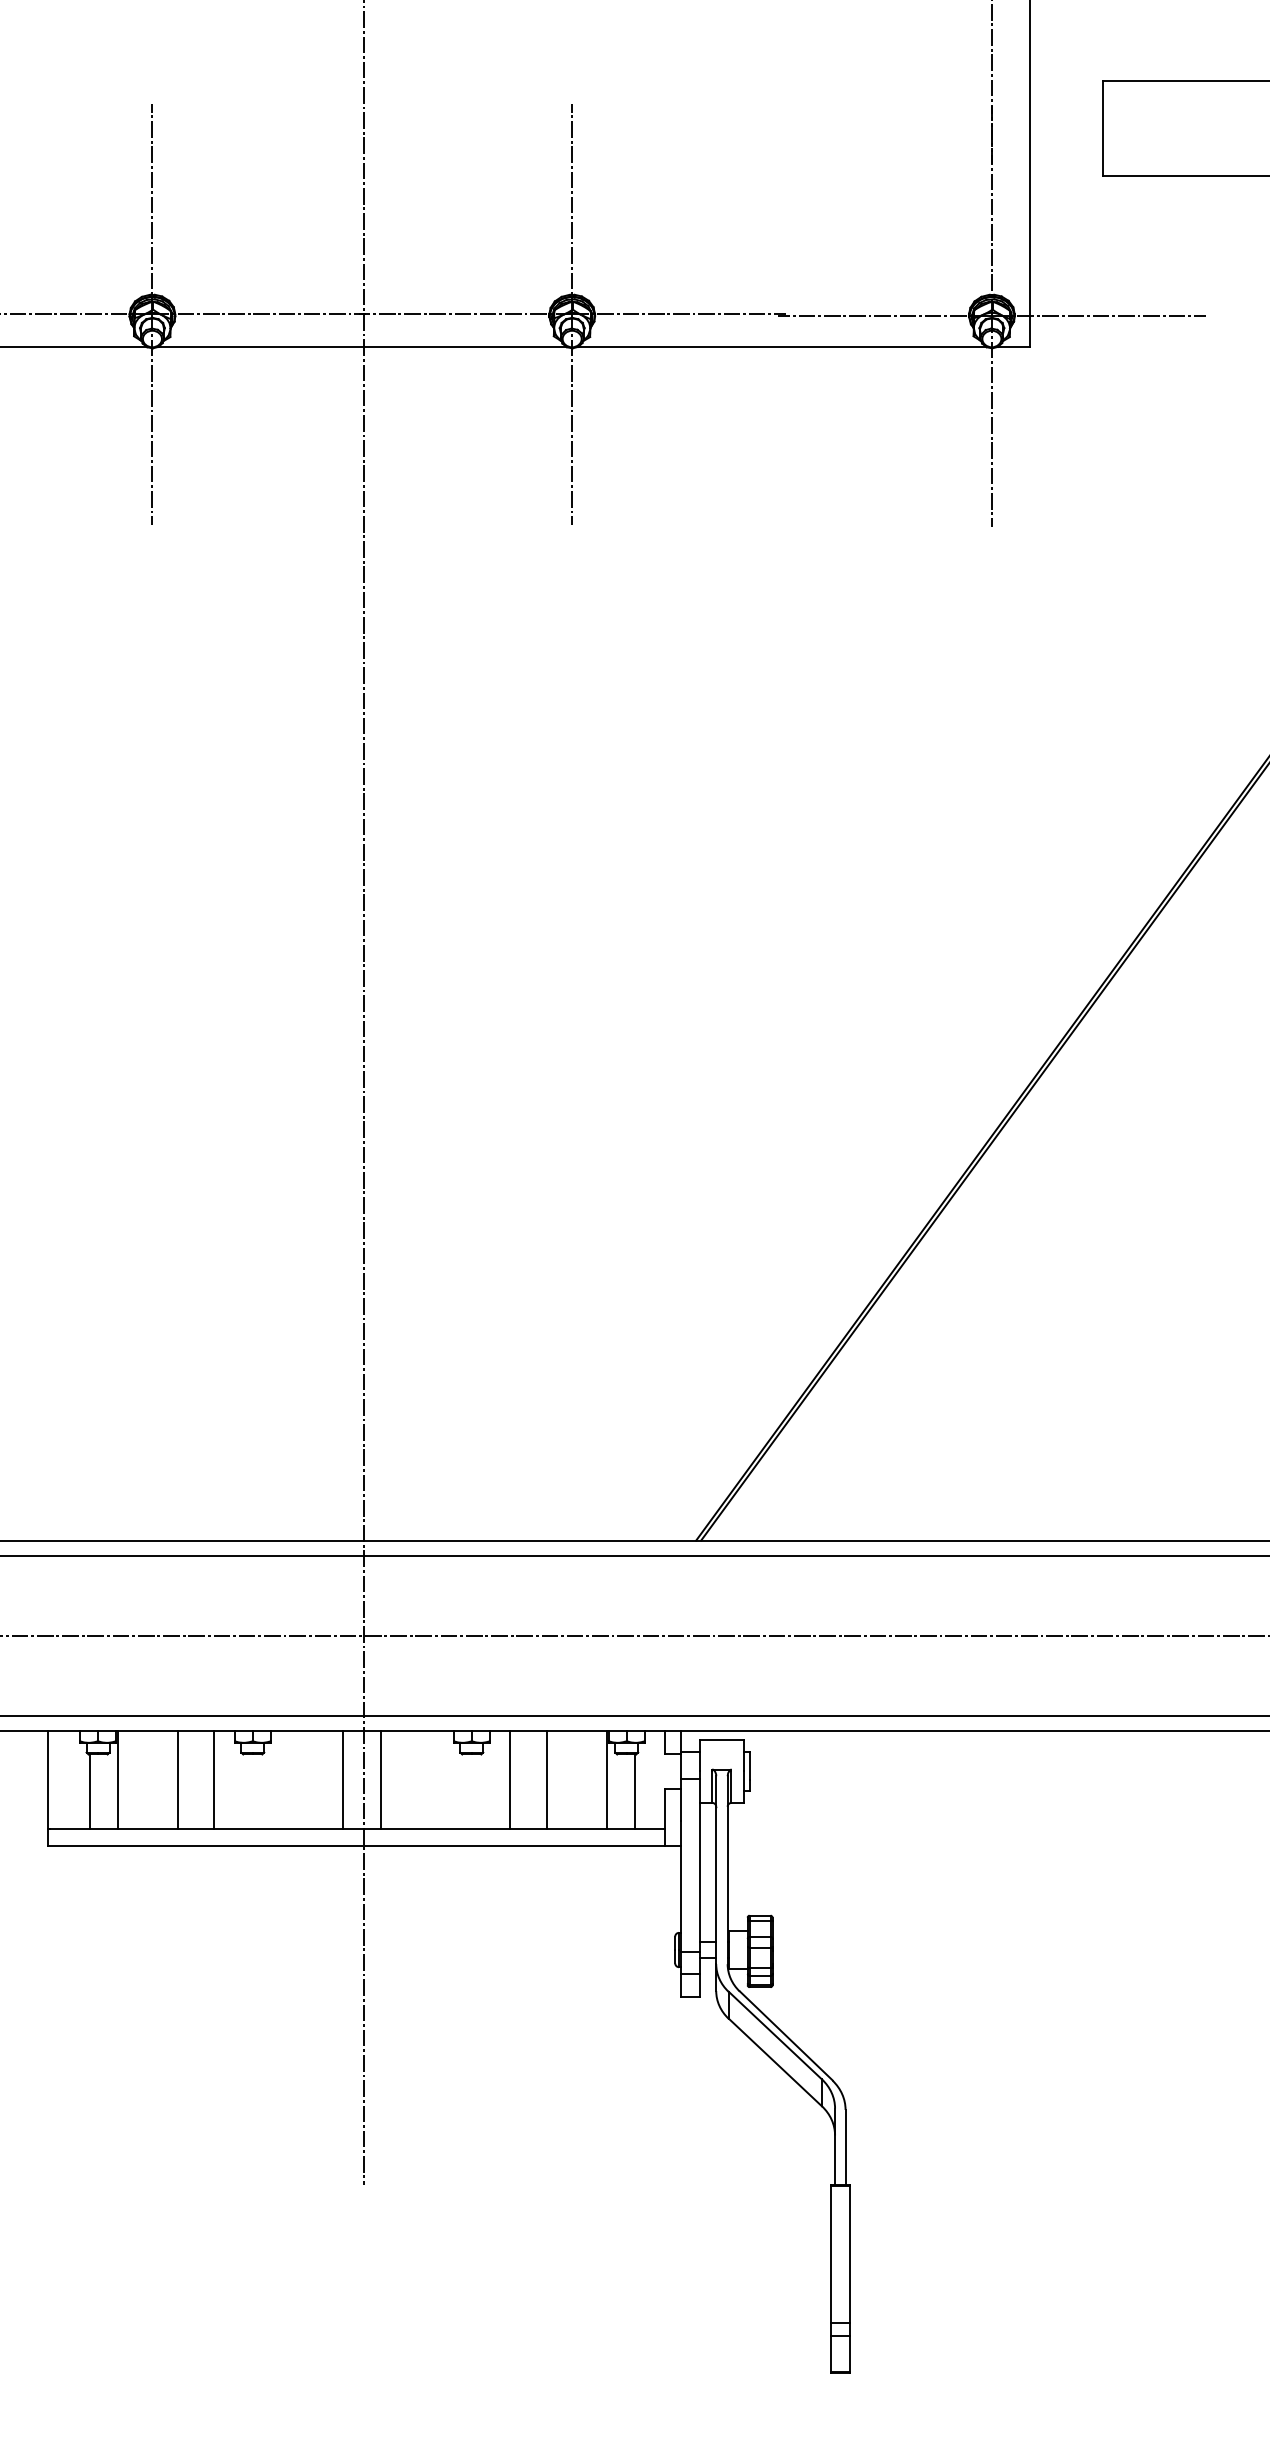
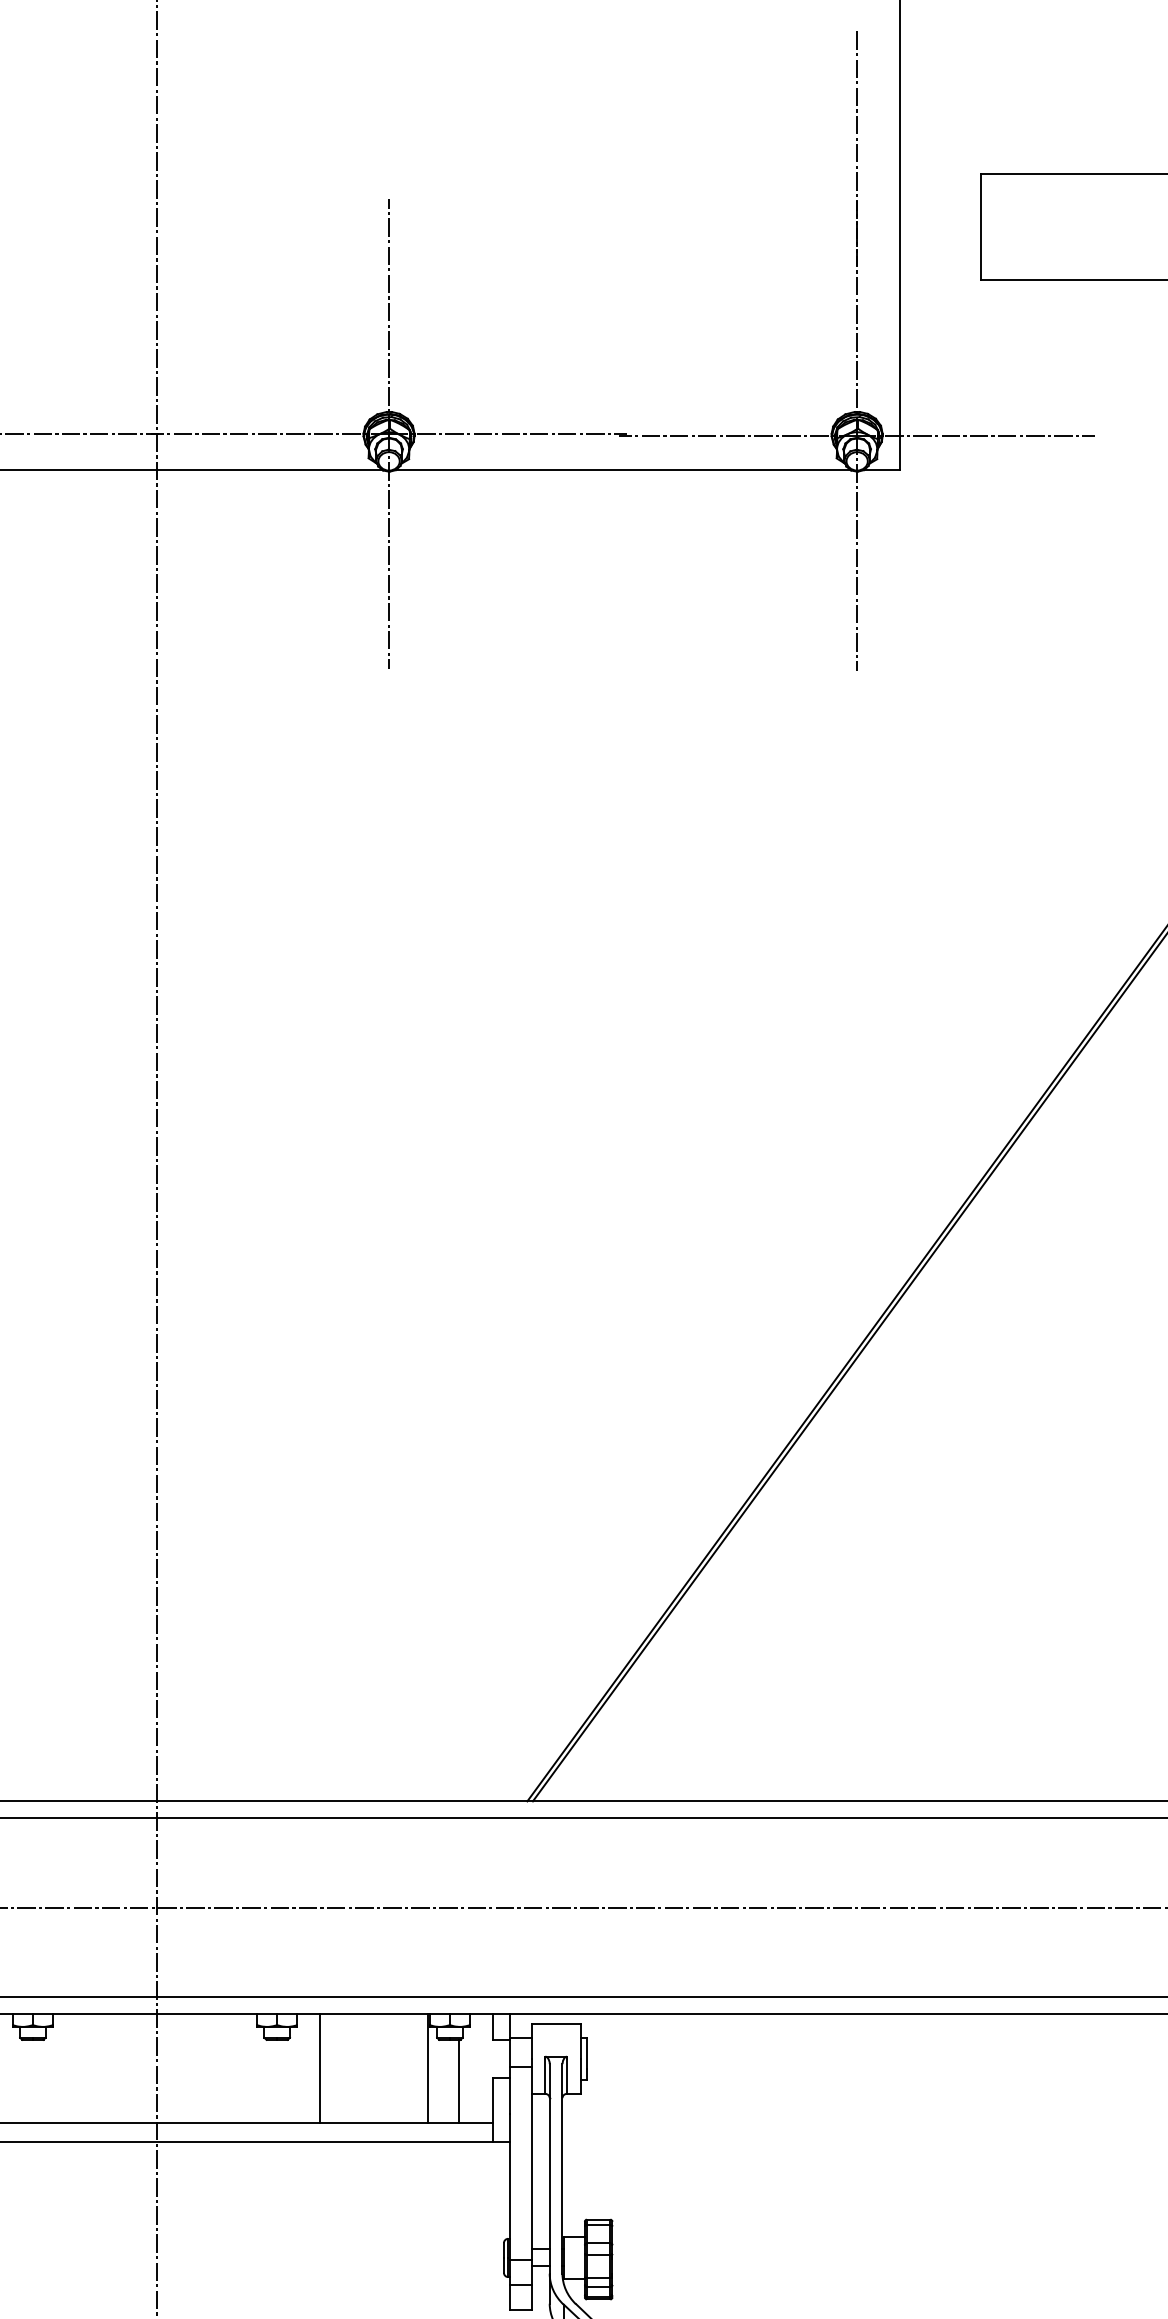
line: (343, 1779) -> (134, 2067), removed
line: (381, 1779) -> (176, 2067), removed
line: (546, 1779) -> (360, 2067), removed

